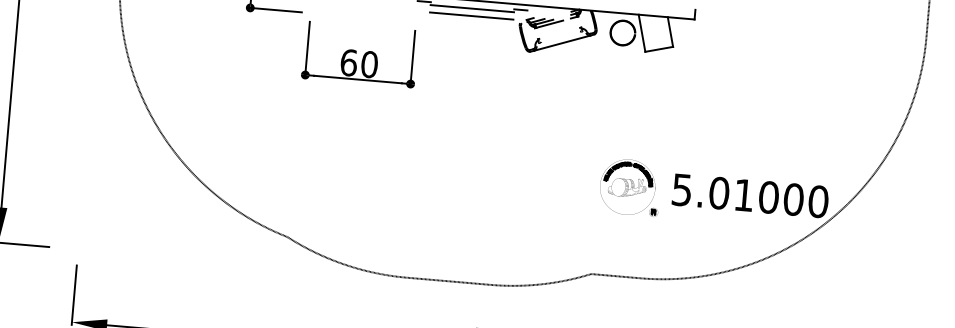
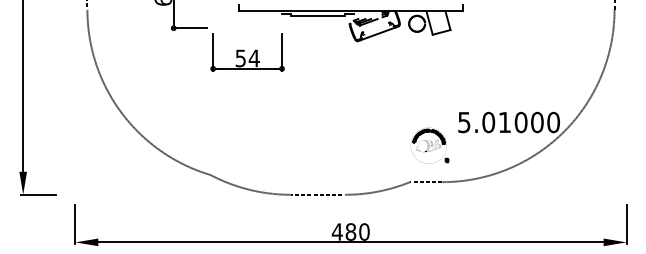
line: (470, 16) -> (317, 21), removed
text: (359, 63) -> (247, 58), 60 -> 54
part: (630, 187) -> (430, 145), moved

